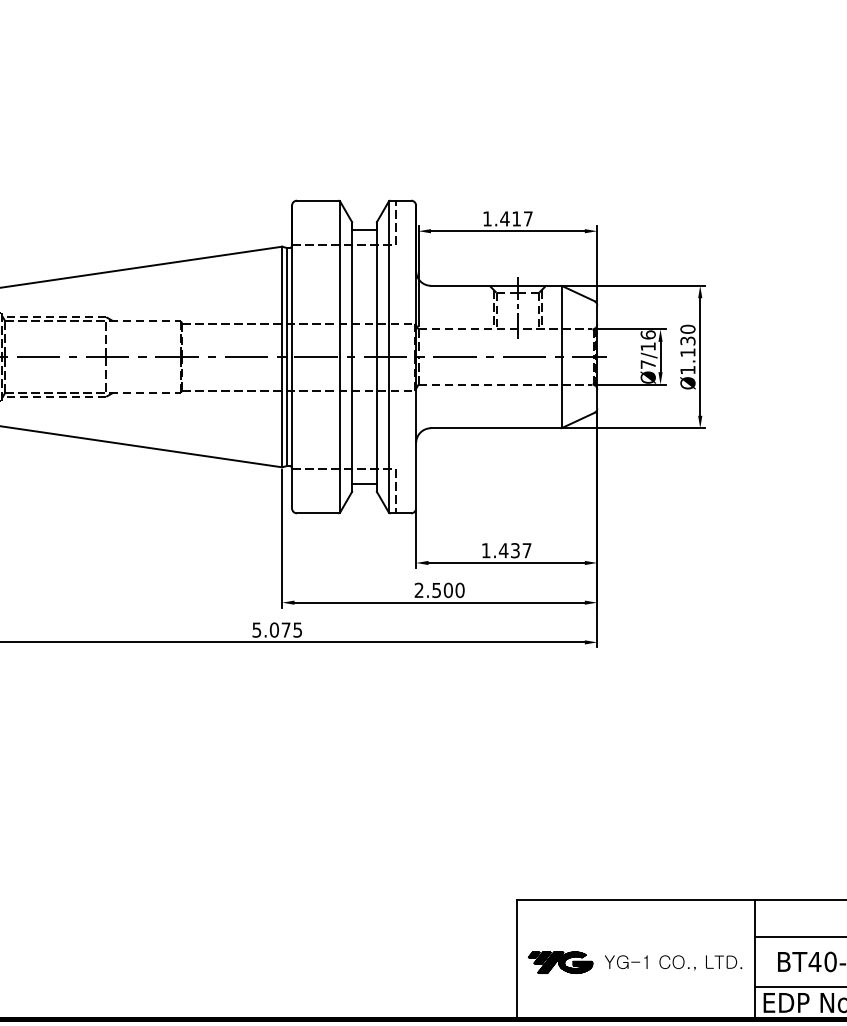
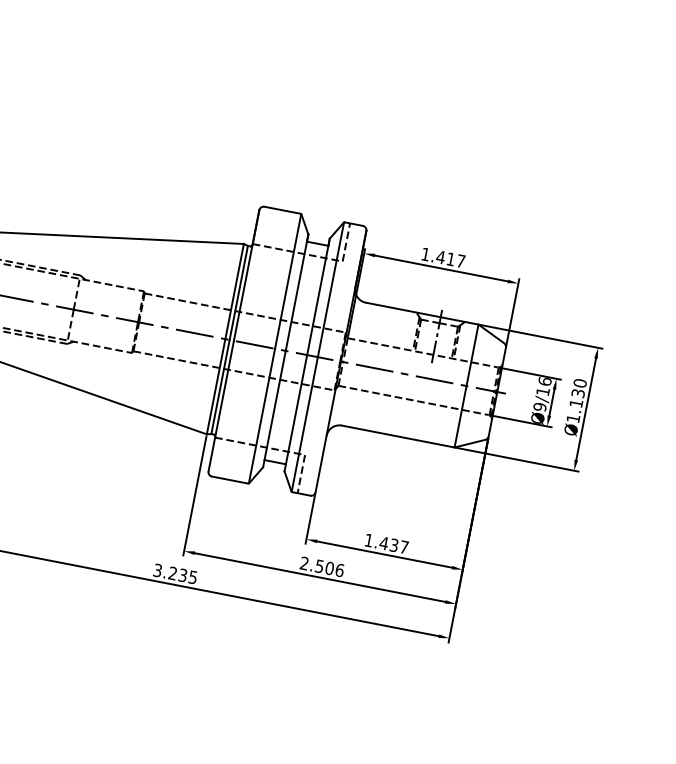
text: (647, 364) -> (539, 406), Ø7/16 -> Ø9/16
text: (459, 589) -> (339, 569), 2.500 -> 2.506
text: (271, 629) -> (170, 572), 5.075 -> 3.235

